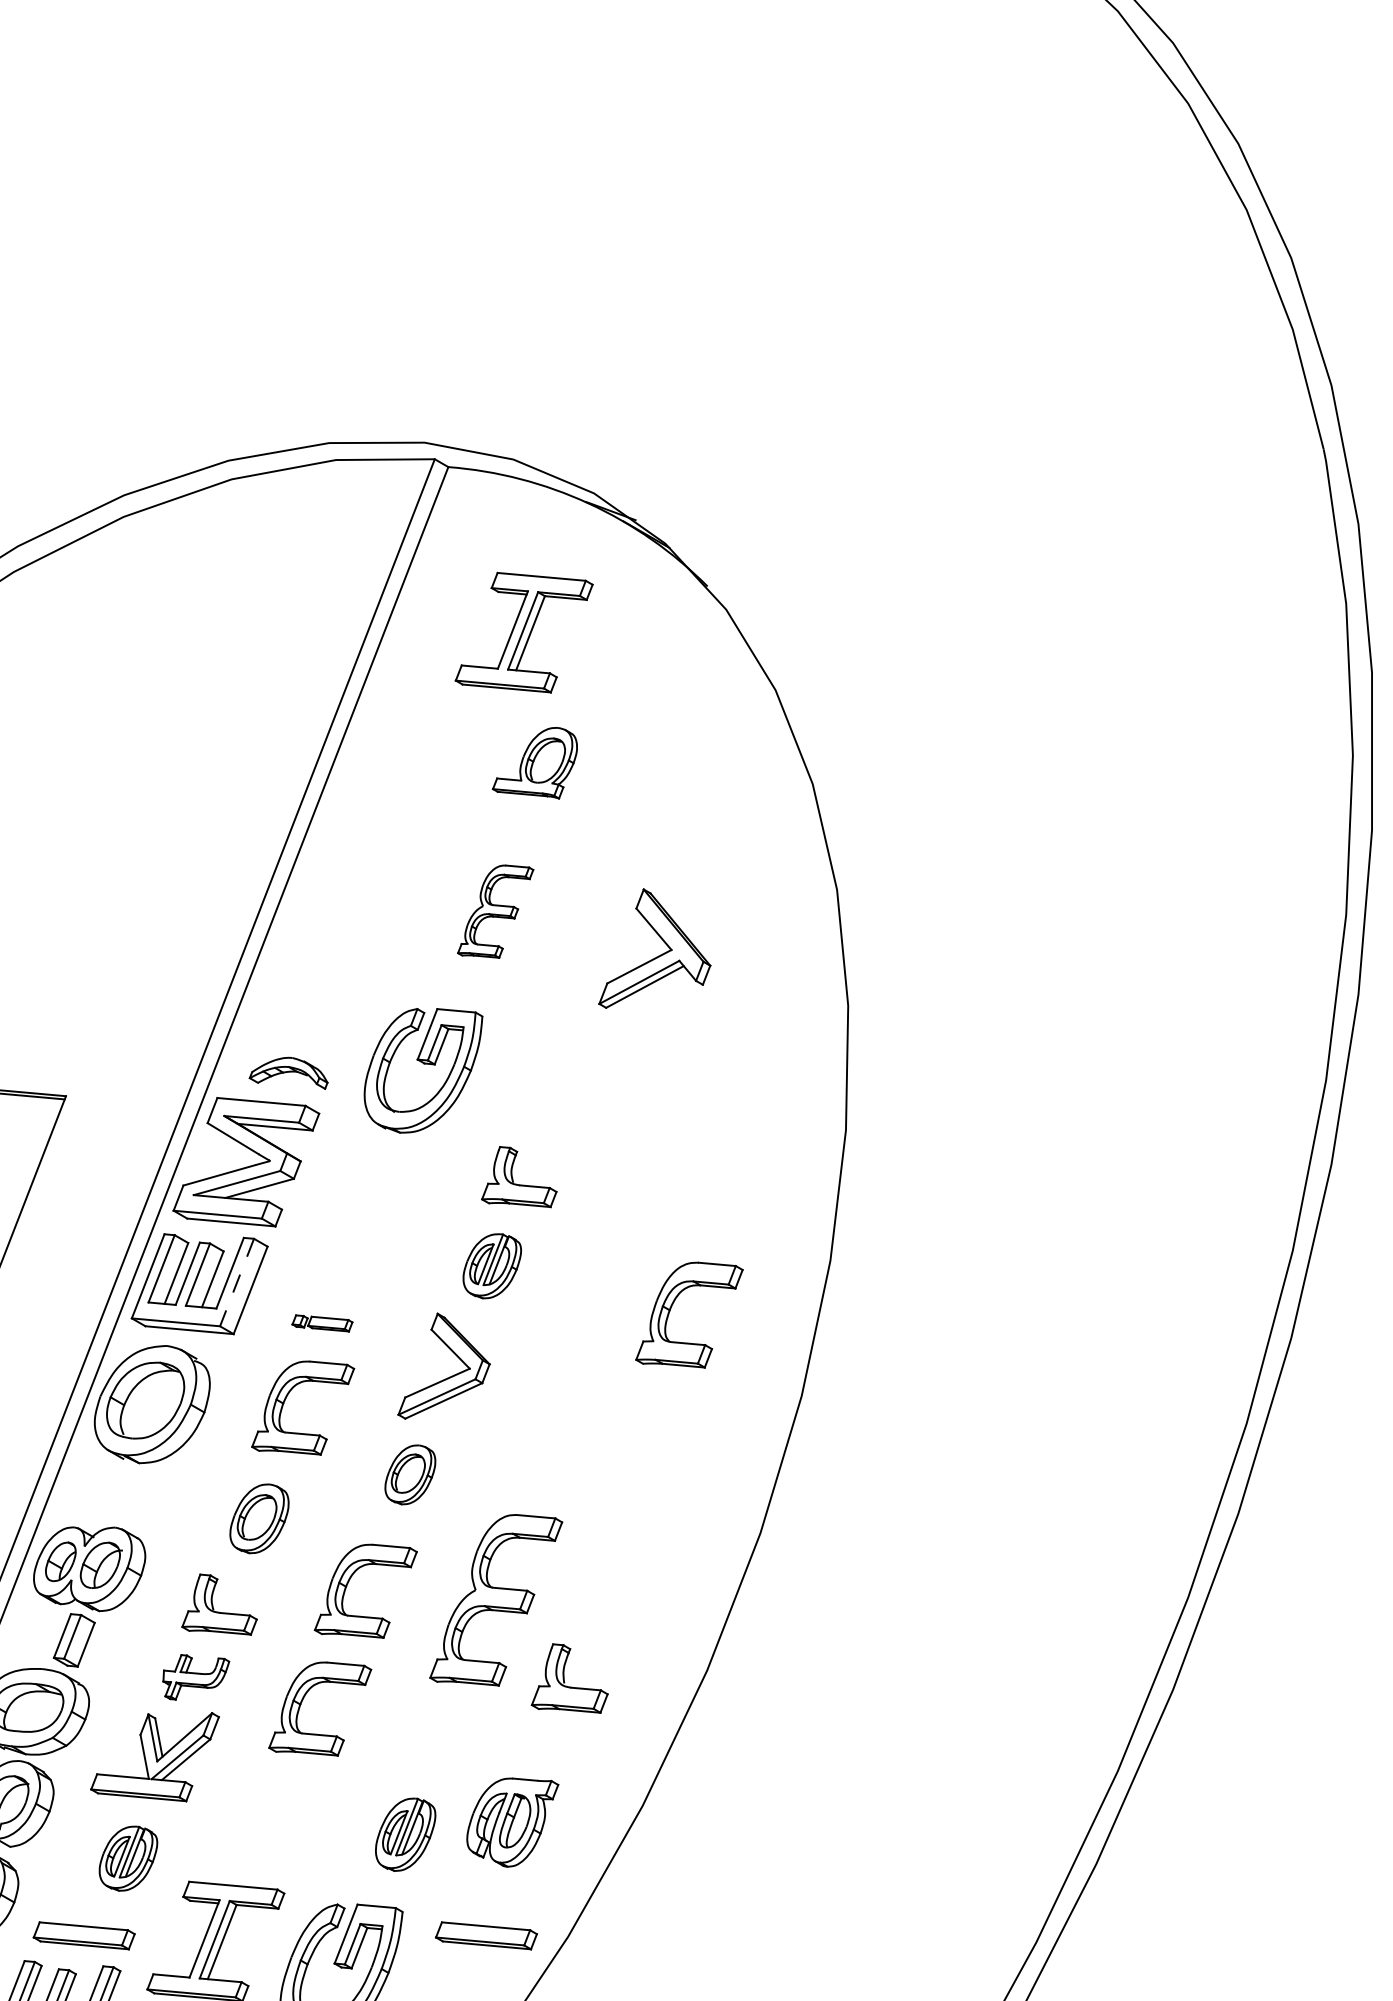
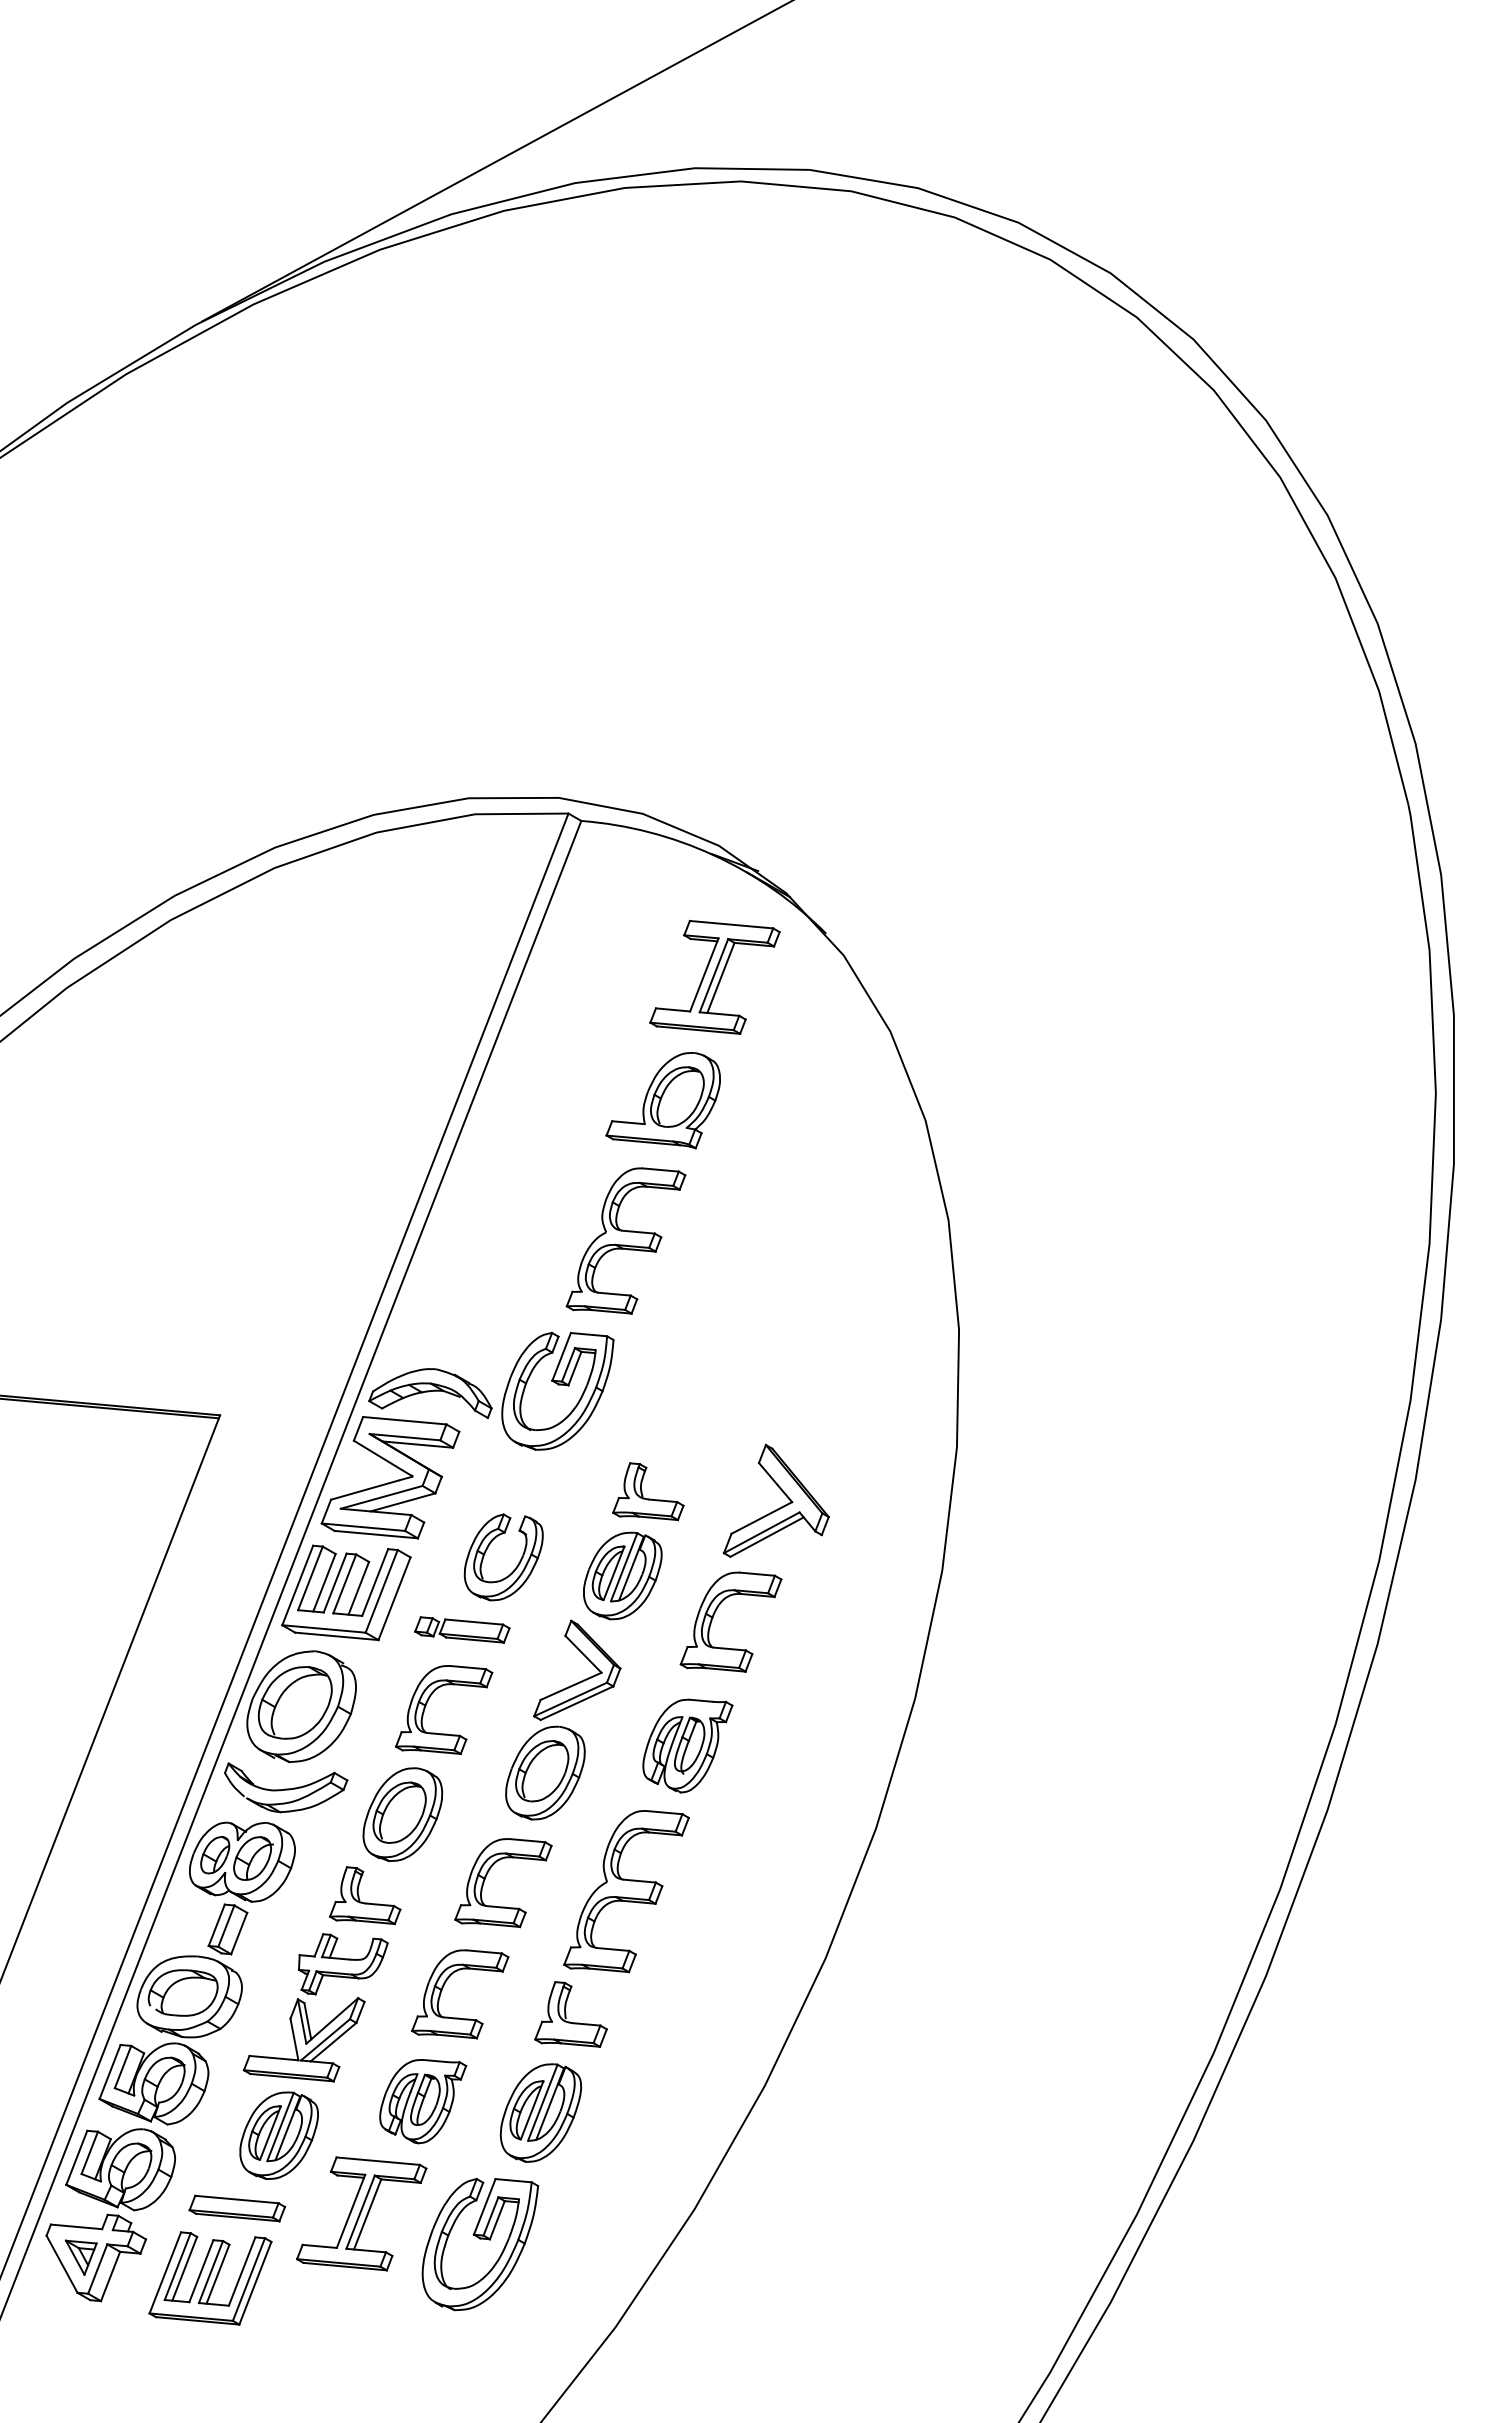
part: (523, 631) -> (714, 976), moved
part: (534, 762) -> (662, 1100), size x1.43
part: (495, 911) -> (625, 1240), size x1.67
part: (658, 955) -> (779, 1507), moved
part: (288, 1073) -> (430, 1393), size x1.67
part: (378, 1257) -> (515, 1567), added
part: (491, 1265) -> (622, 1575), size x1.43
line: (236, 1282) -> (381, 1591), dashed -> solid
part: (672, 1305) -> (715, 1613), moved
part: (322, 1322) -> (462, 1629), size x1.67
part: (560, 1445) -> (687, 1745), added
part: (410, 1474) -> (545, 1772), size x1.67
part: (136, 1490) -> (286, 1787), added
part: (259, 1518) -> (402, 1814), size x1.43
part: (195, 1677) -> (342, 1964), size x1.43
part: (569, 1678) -> (570, 2014), moved
part: (513, 1822) -> (423, 2101), moved
part: (405, 1834) -> (540, 2112), size x1.43
part: (127, 1858) -> (278, 2135), size x1.43
part: (486, 1935) -> (617, 2208), removed

